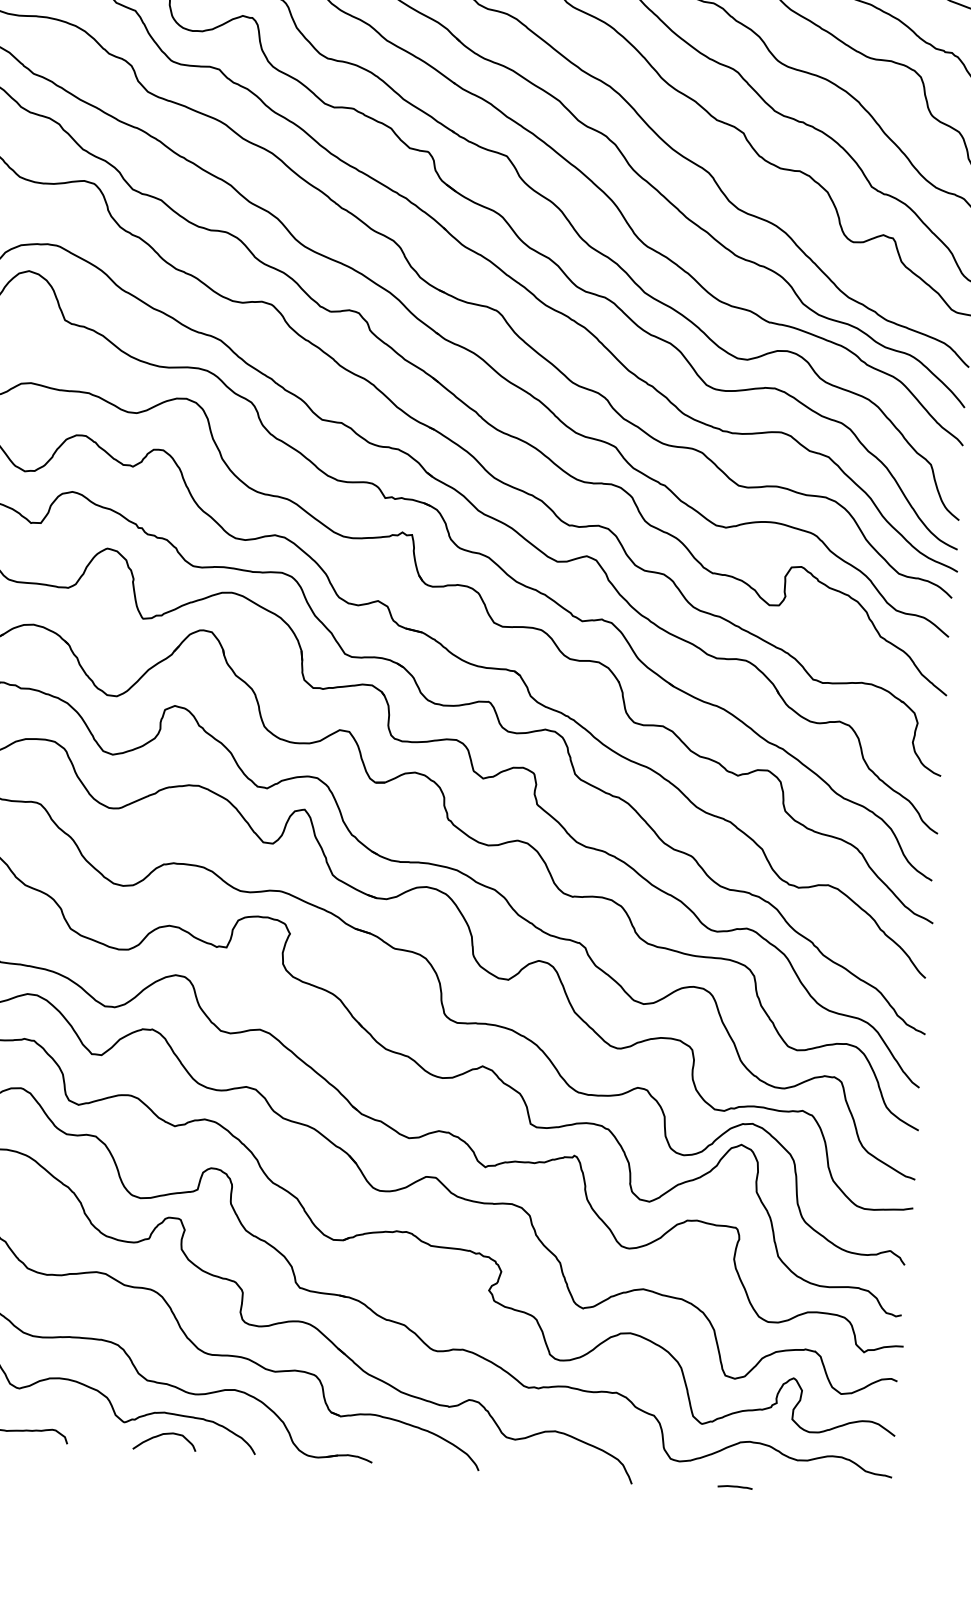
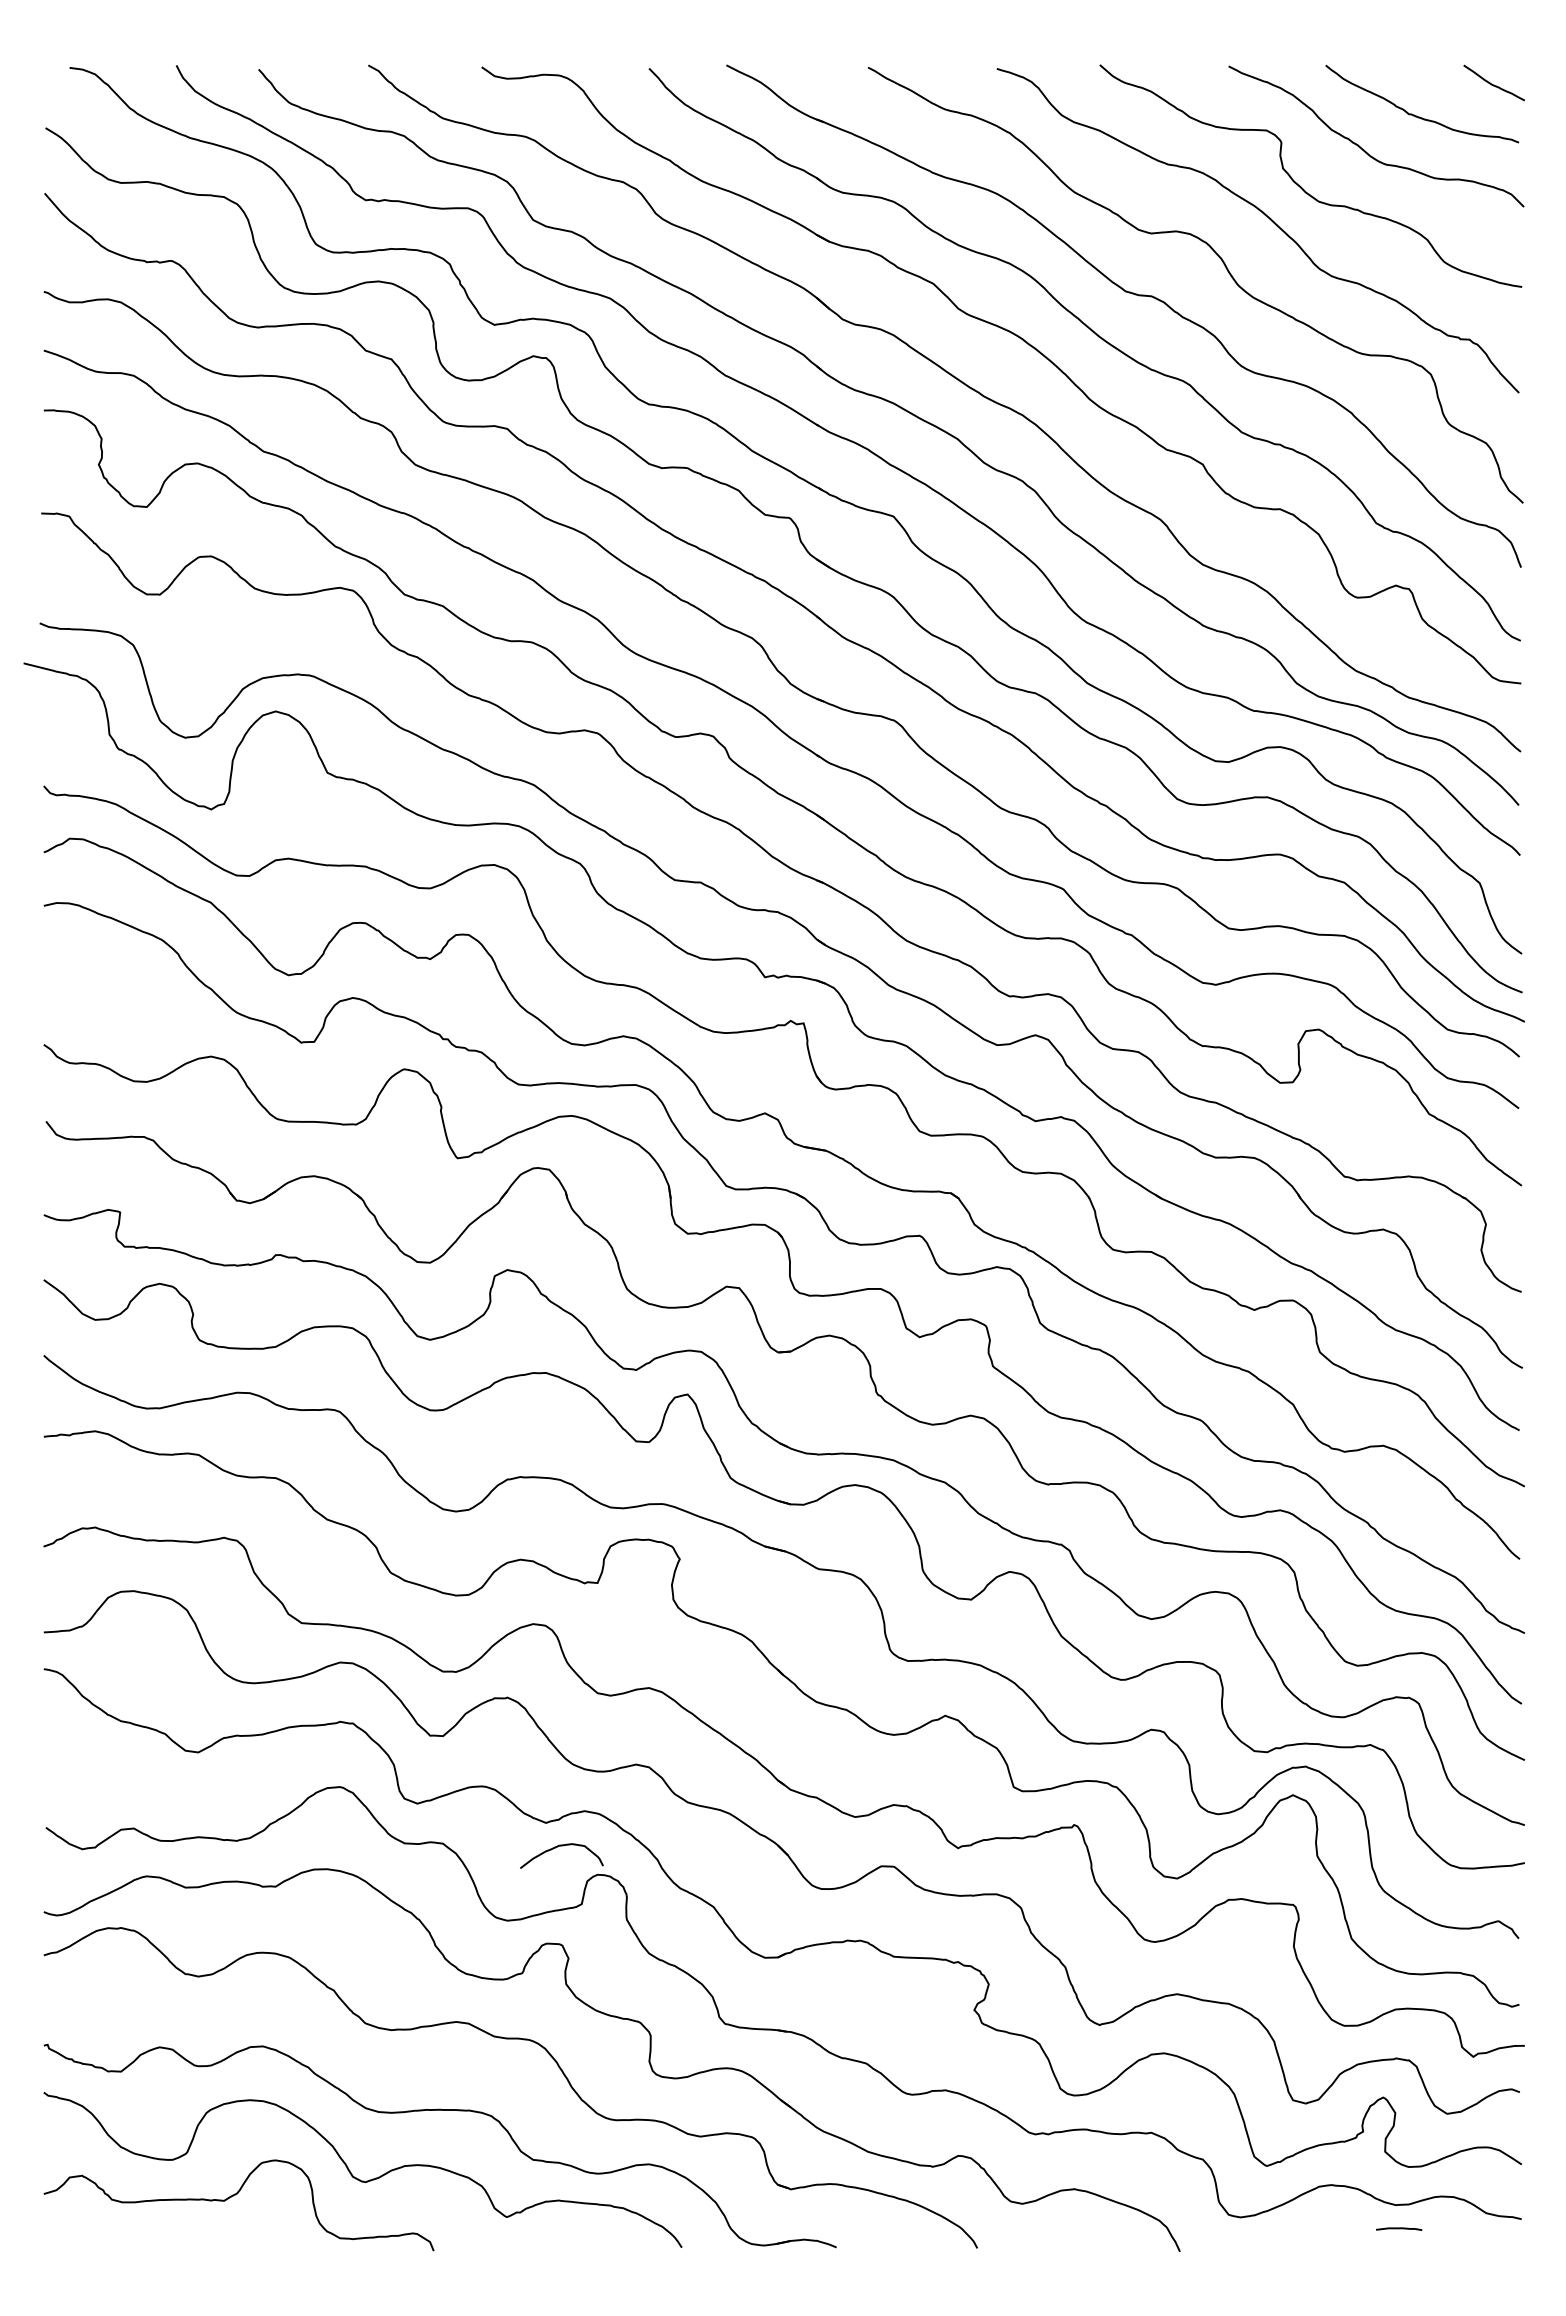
curve: (162, 1435) -> (558, 1847), moved
line: (735, 1486) -> (1399, 2228), moved

